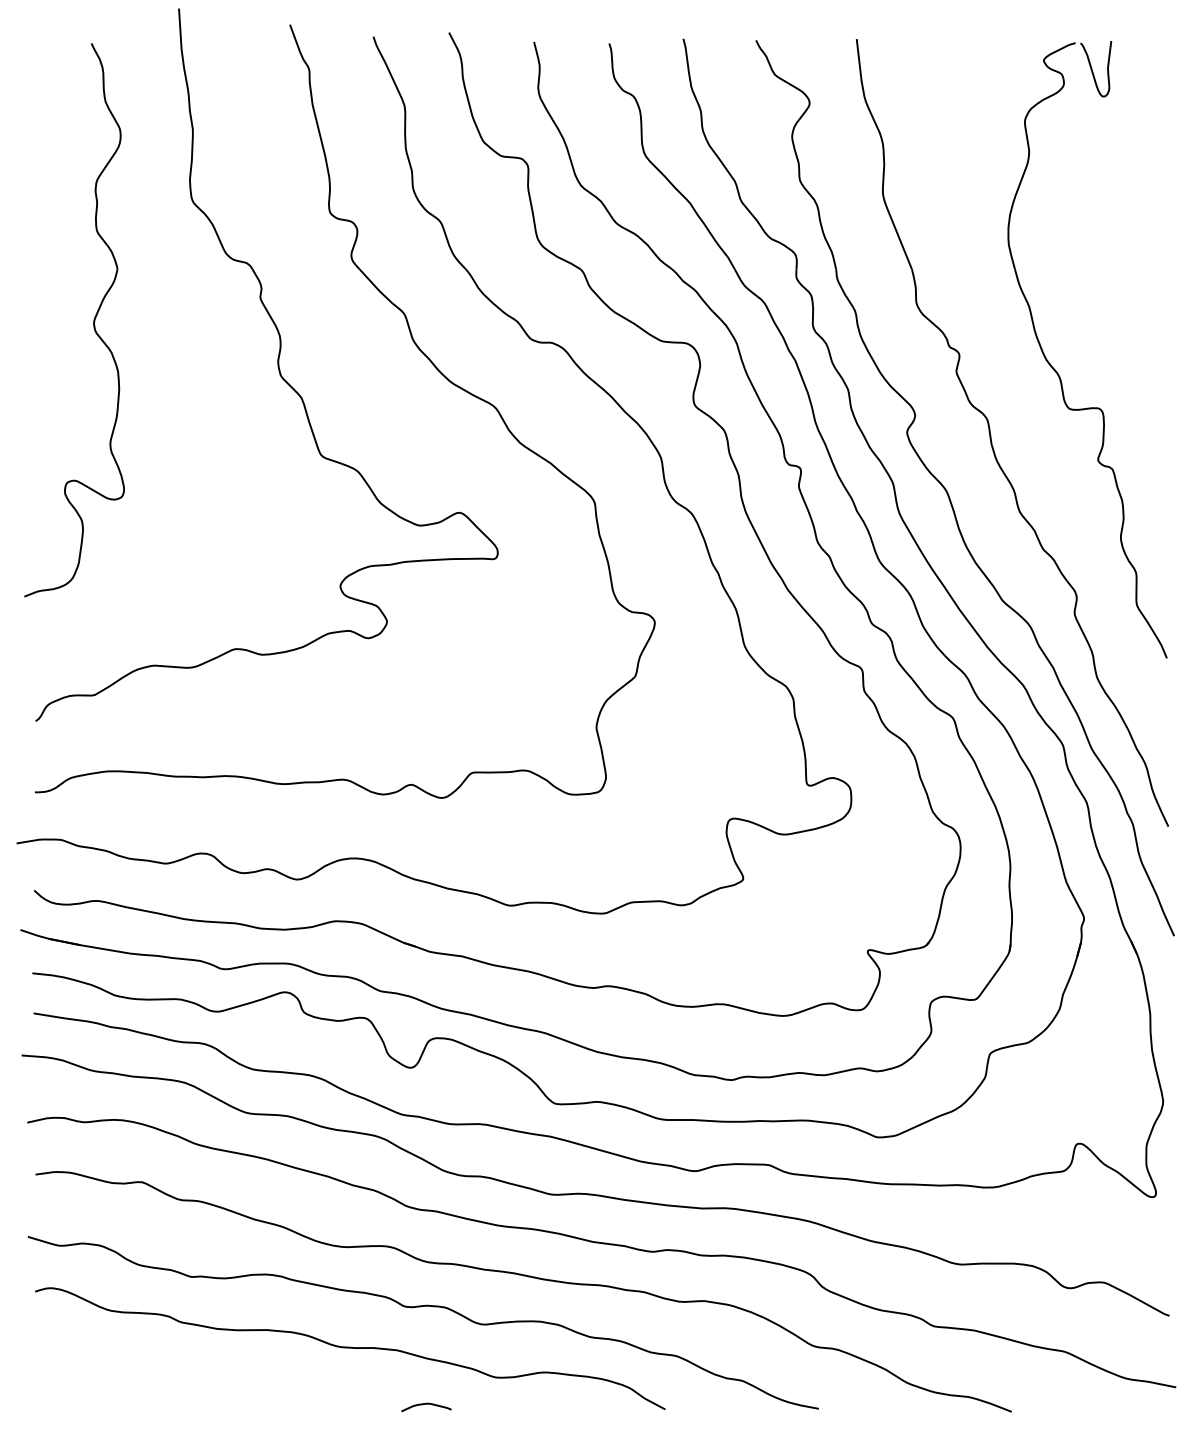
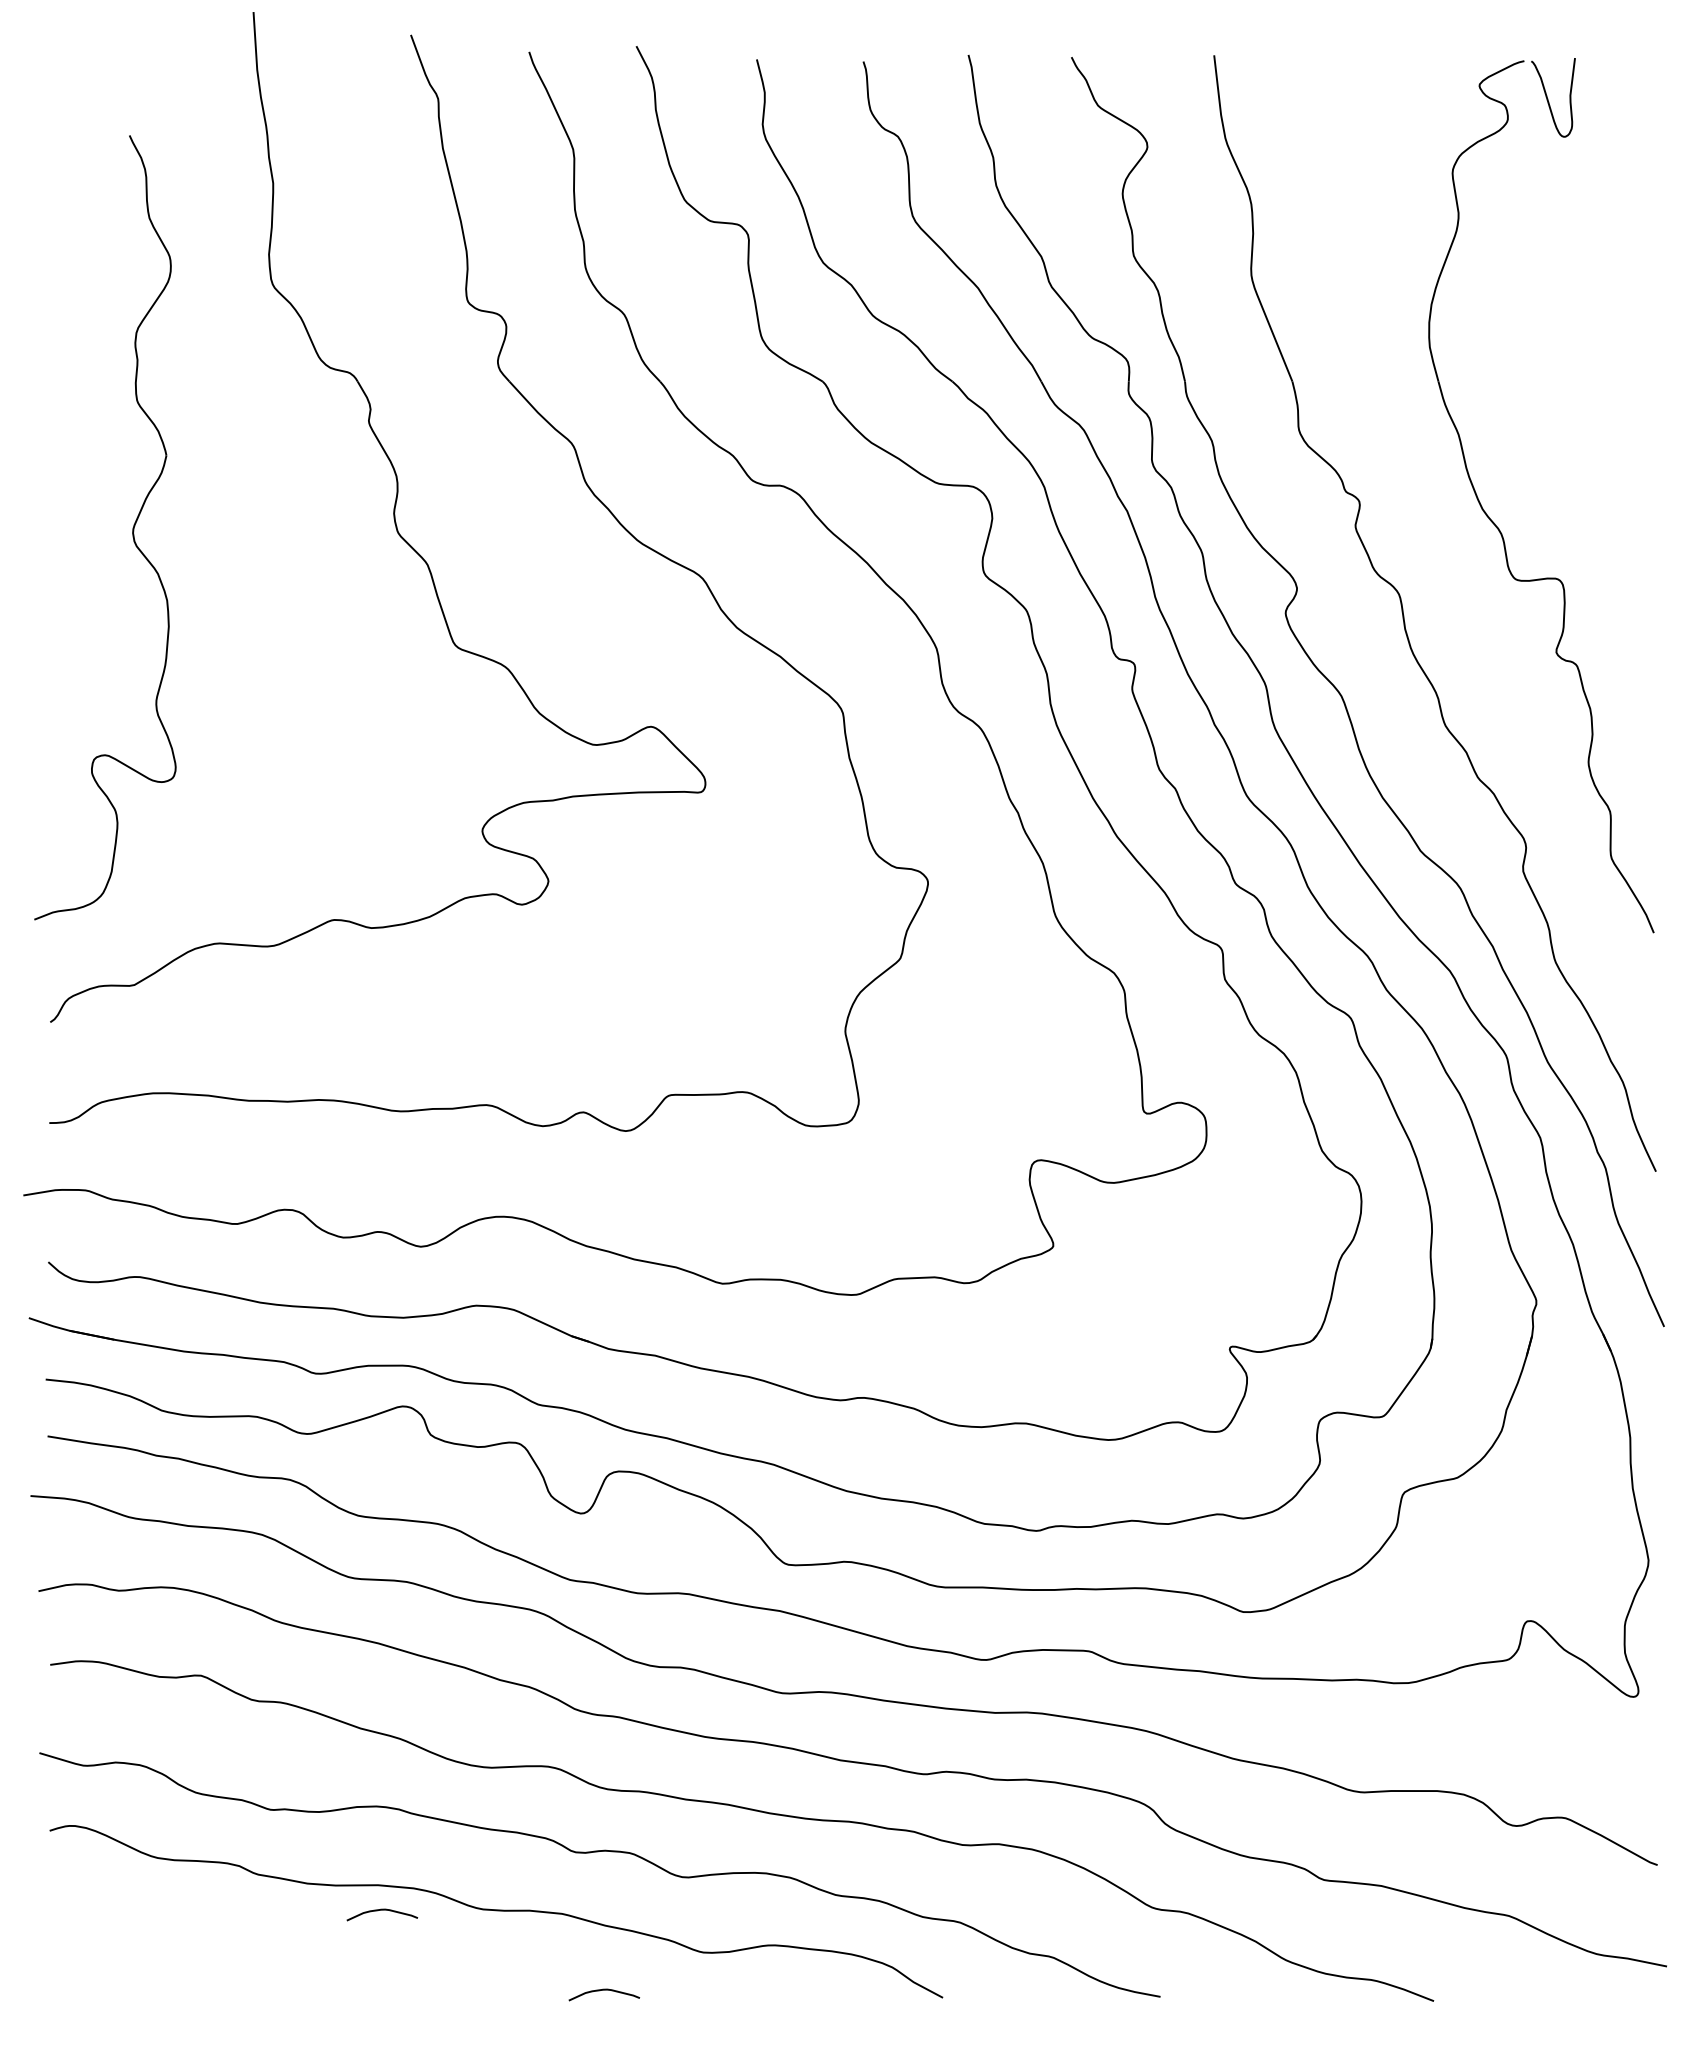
part: (93, 319) -> (132, 527), moved
curve: (269, 1347) -> (382, 1910), added

